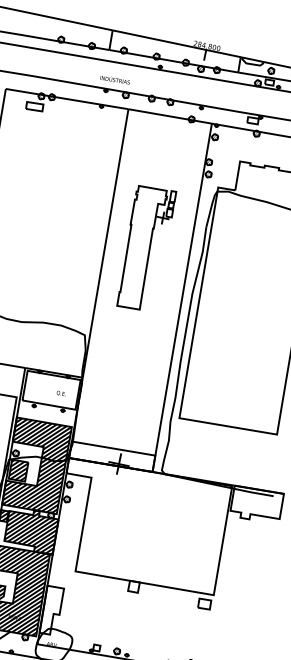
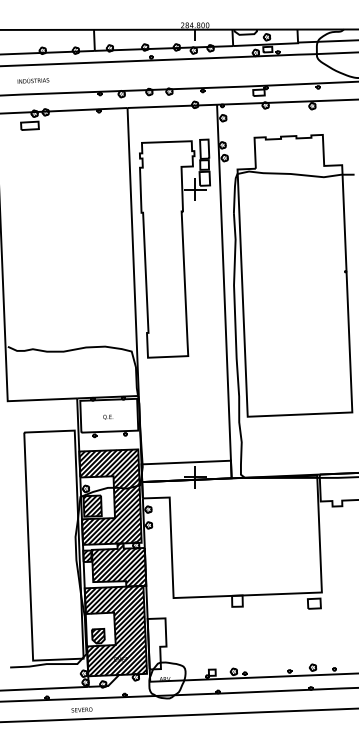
text: (115, 79) -> (33, 80), moved
part: (144, 248) -> (174, 248), size x1.67
text: (61, 393) -> (108, 416), moved

